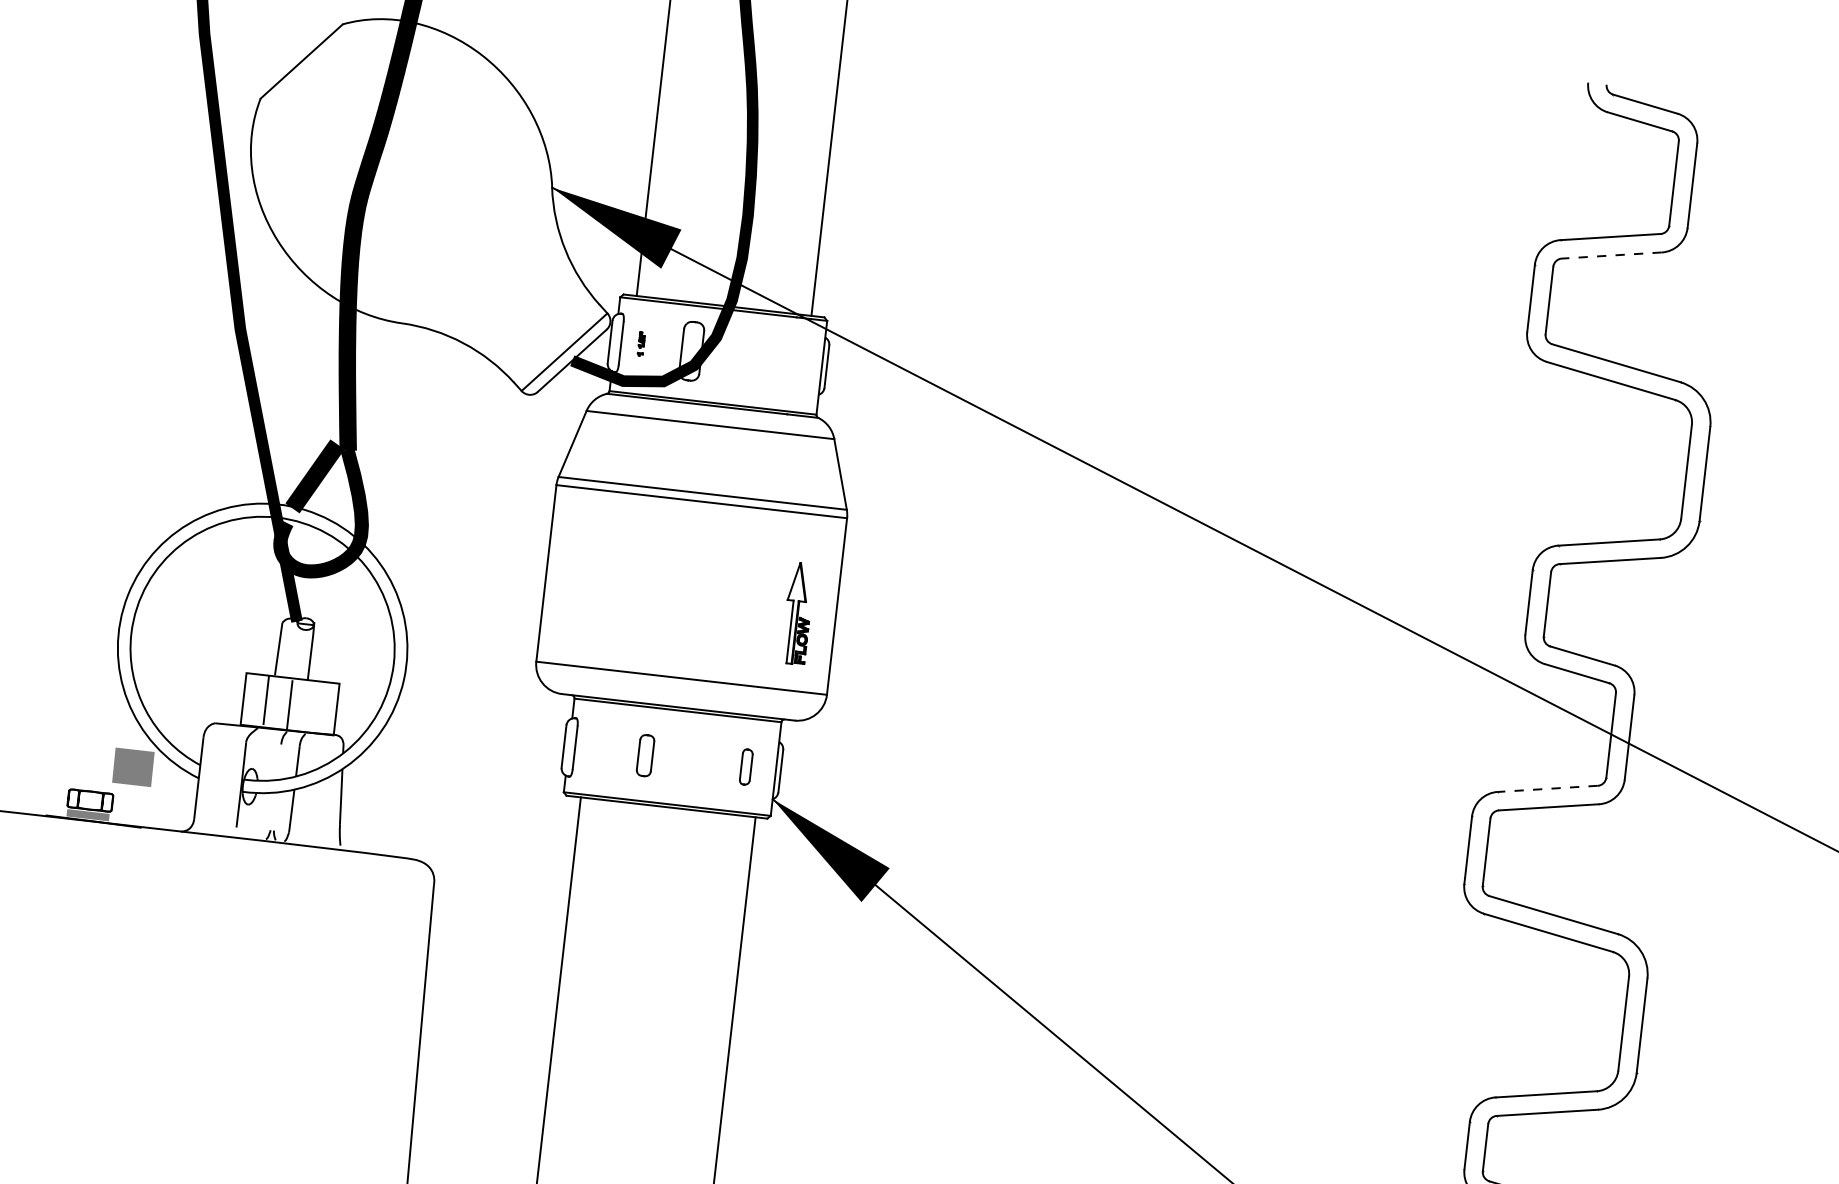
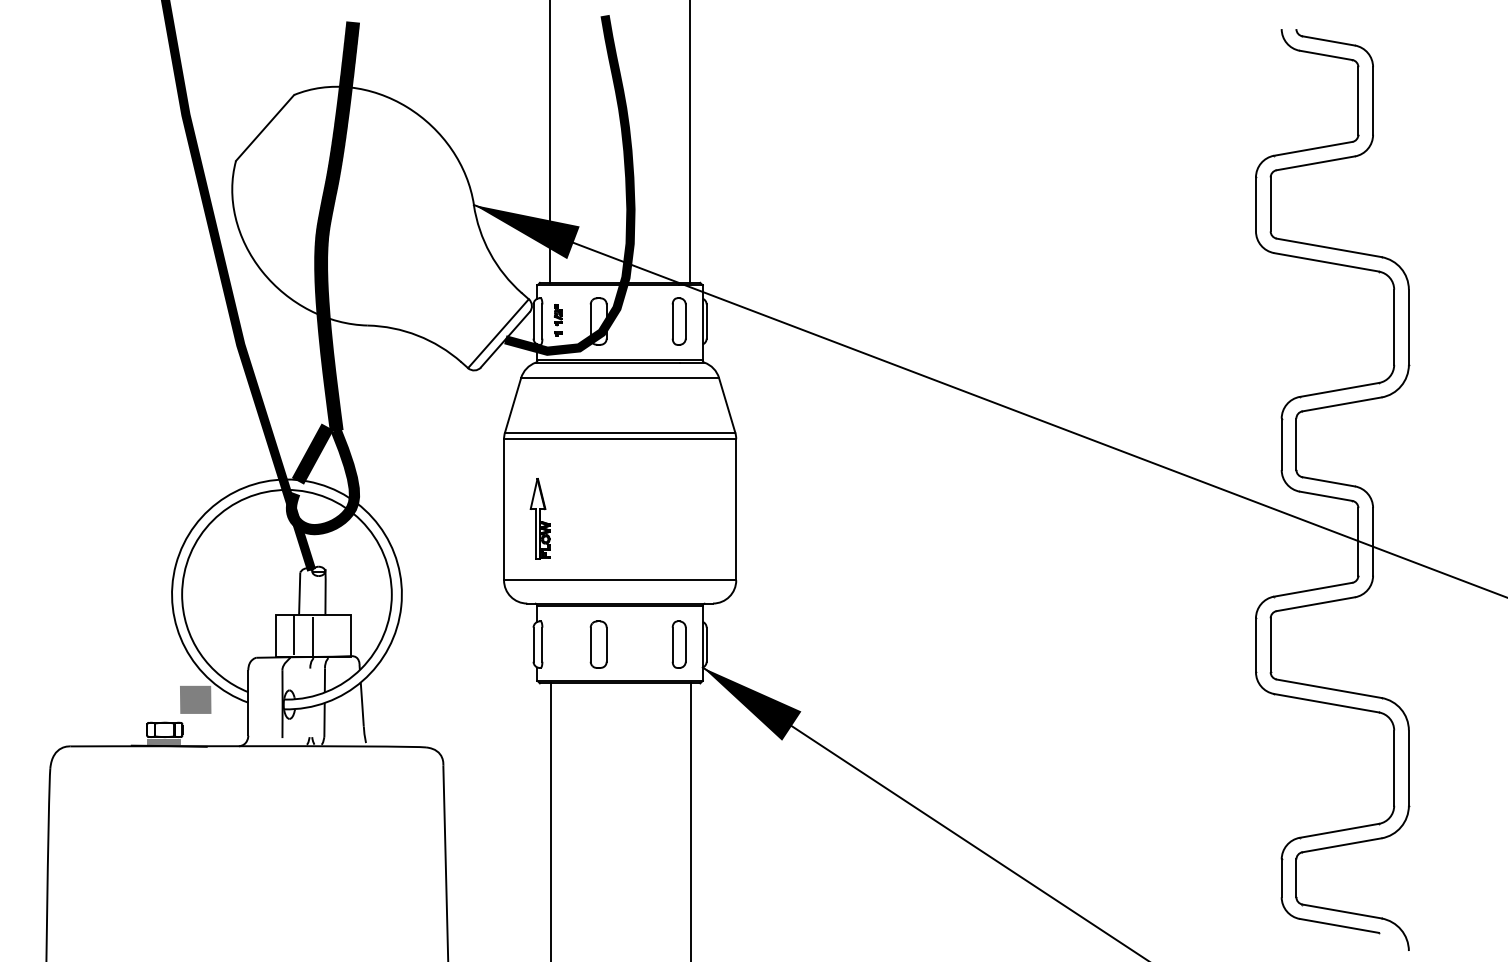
line: (1611, 255) -> (1315, 163), dashed -> solid
part: (641, 344) -> (558, 320), size x1.67
part: (791, 362) -> (678, 321), added
part: (797, 613) -> (539, 518), moved
part: (645, 755) -> (598, 644), size x1.43
part: (745, 766) -> (678, 644), size x1.67
line: (1548, 788) -> (1313, 589), dashed -> solid

